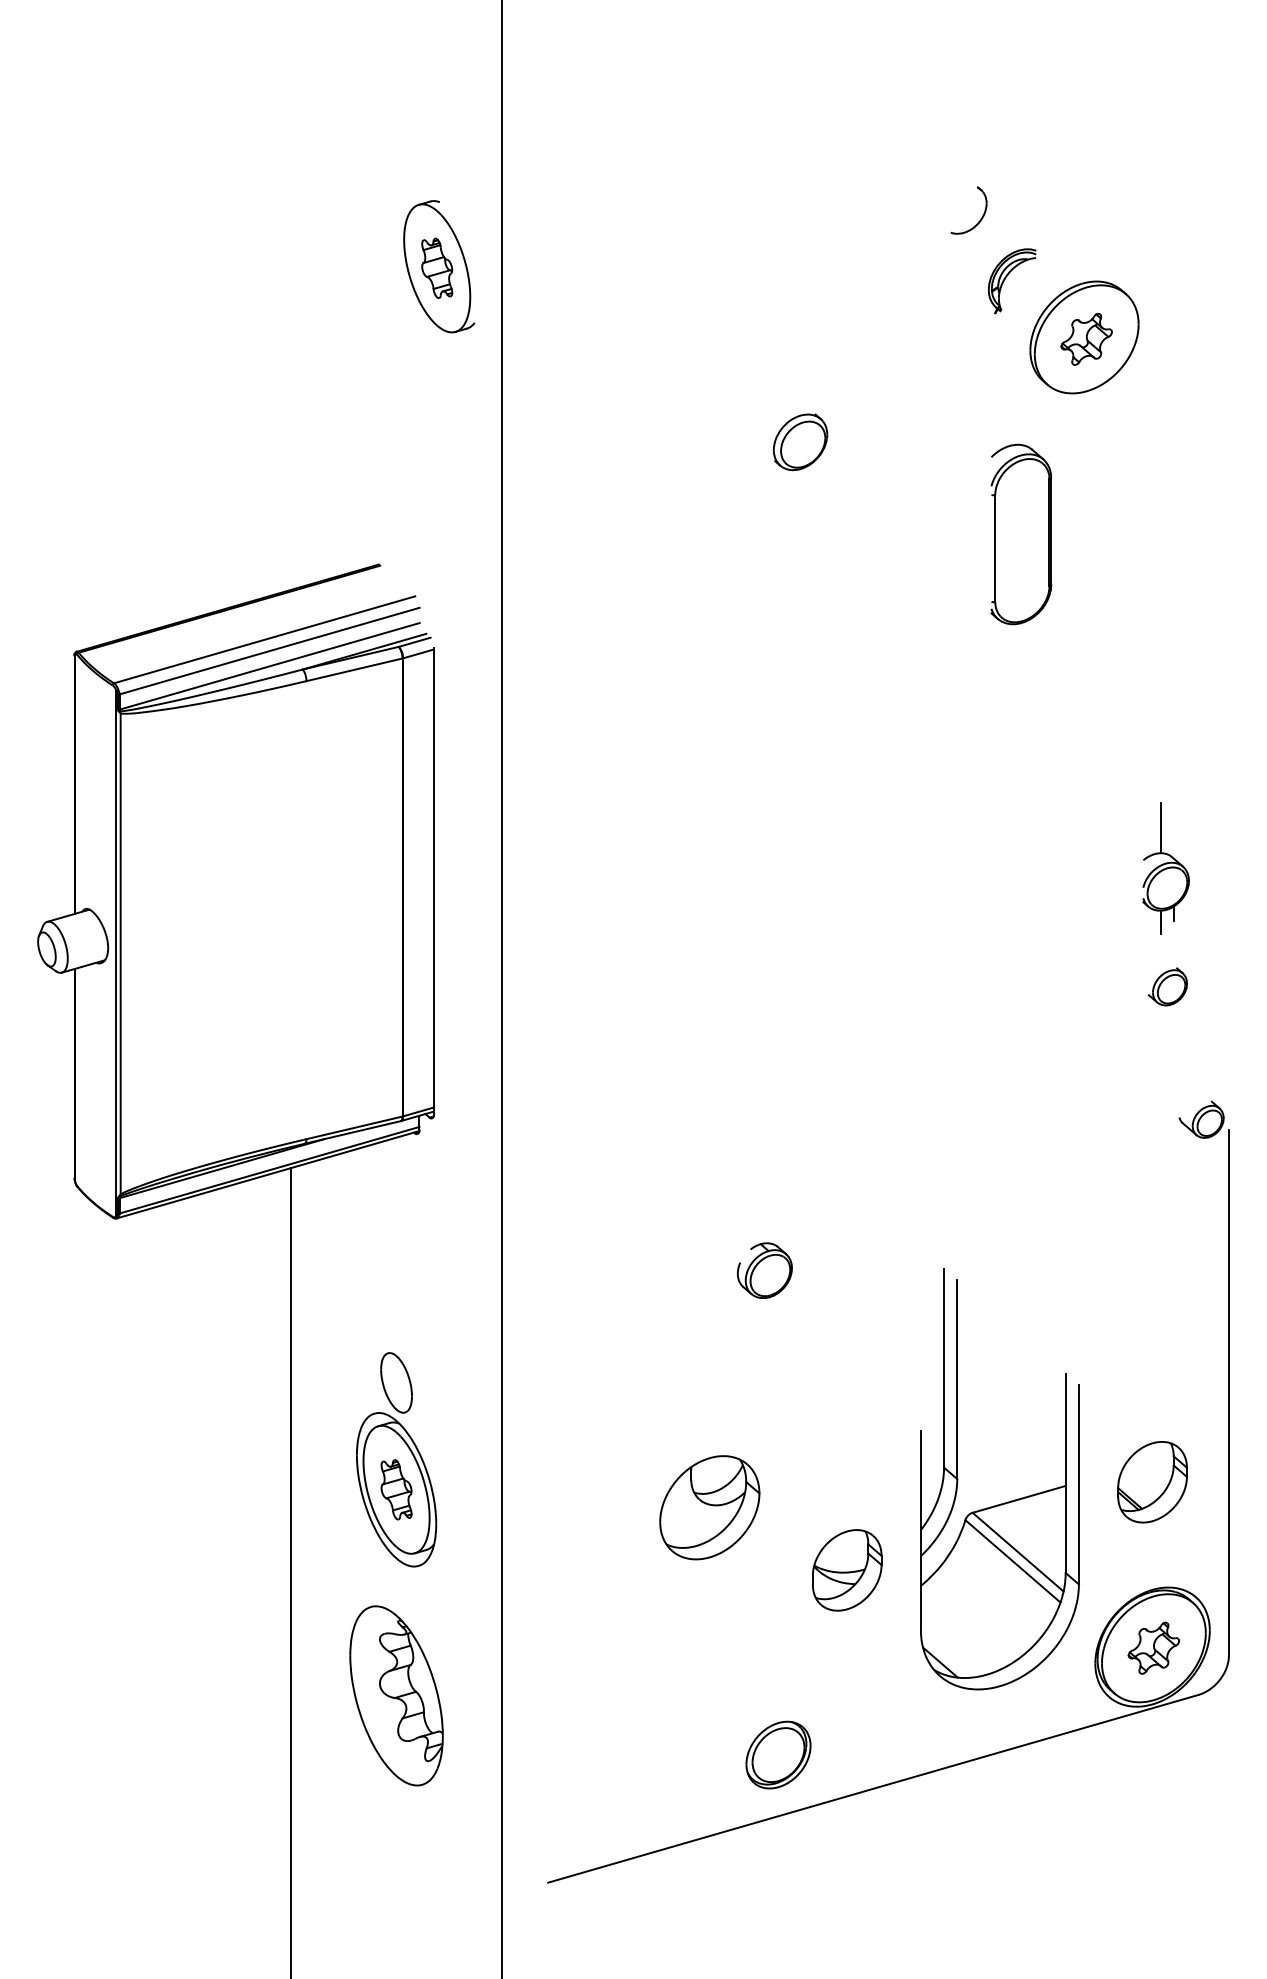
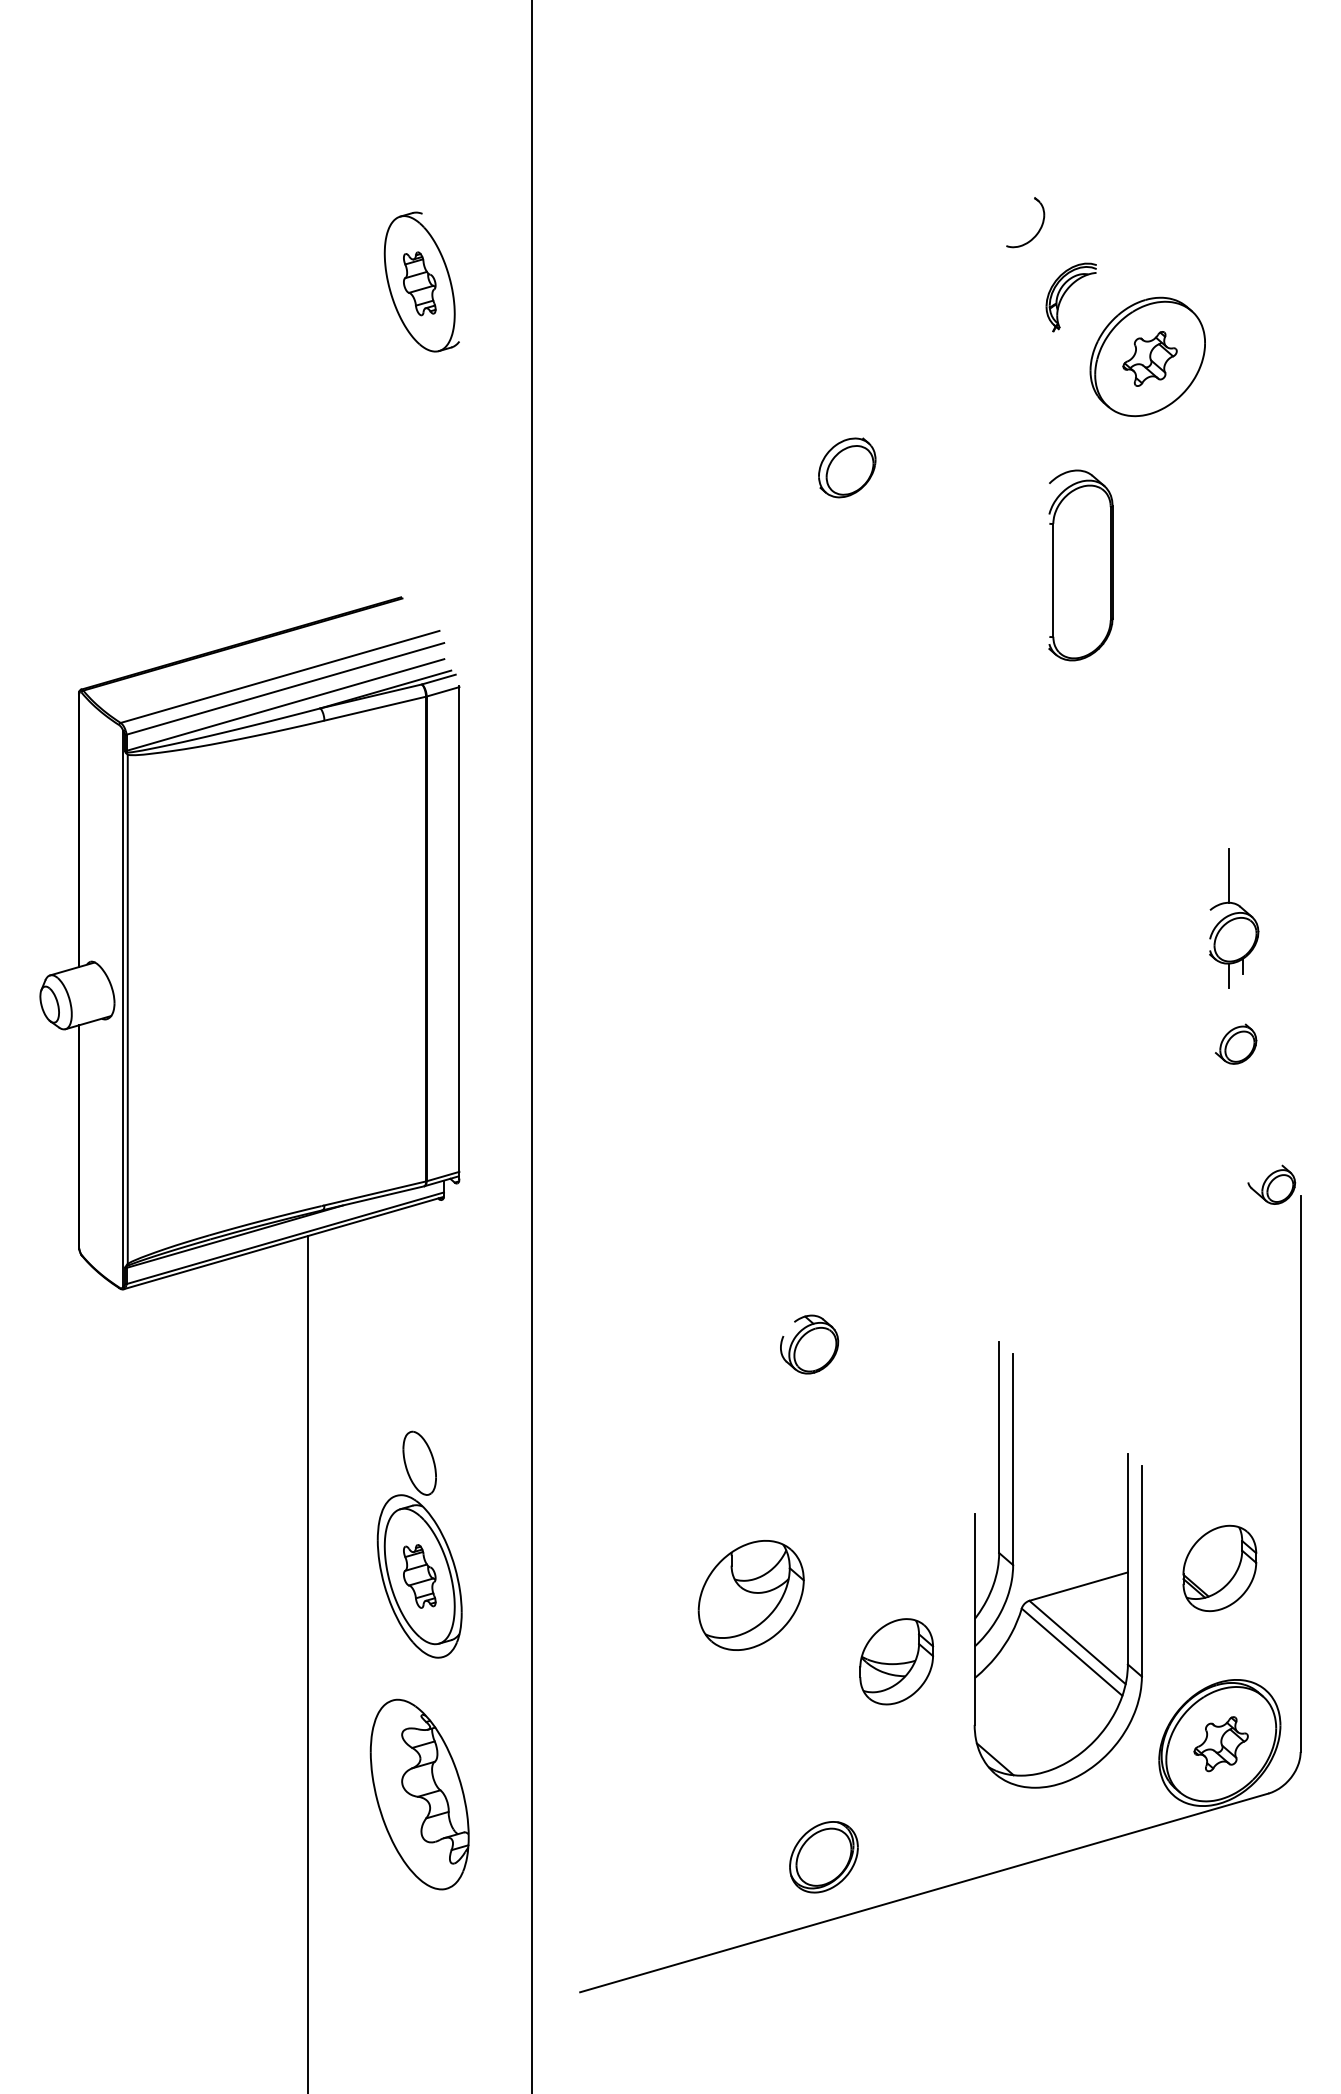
part: (438, 266) -> (421, 281), moved

